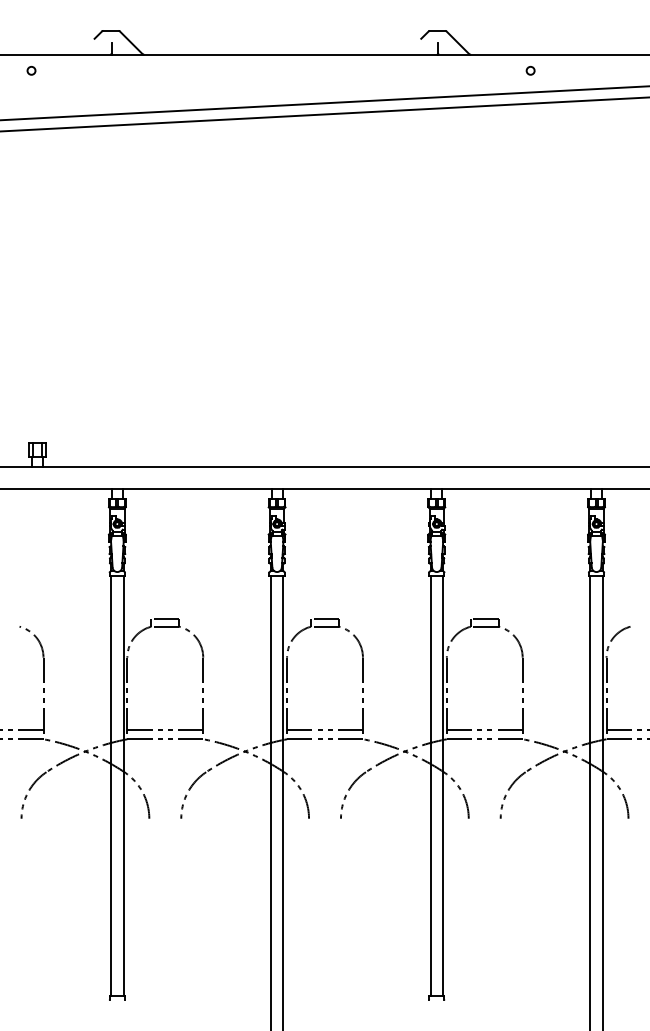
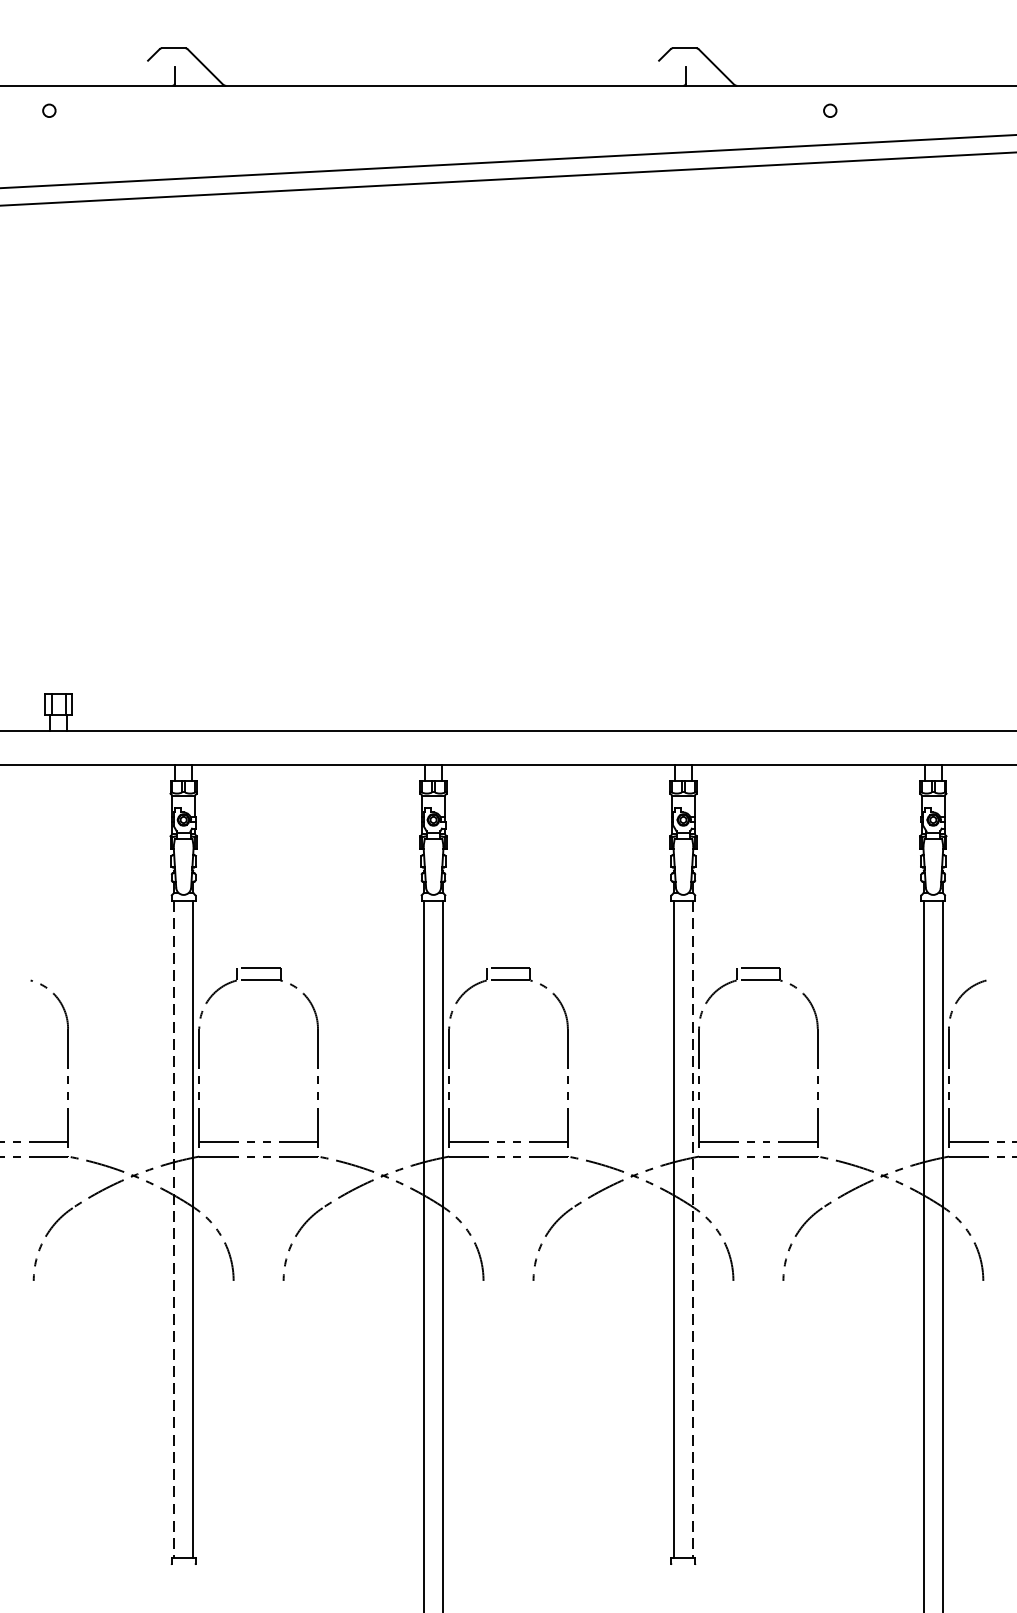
line: (111, 786) -> (174, 1230), solid -> dashed
line: (442, 786) -> (692, 1230), solid -> dashed

